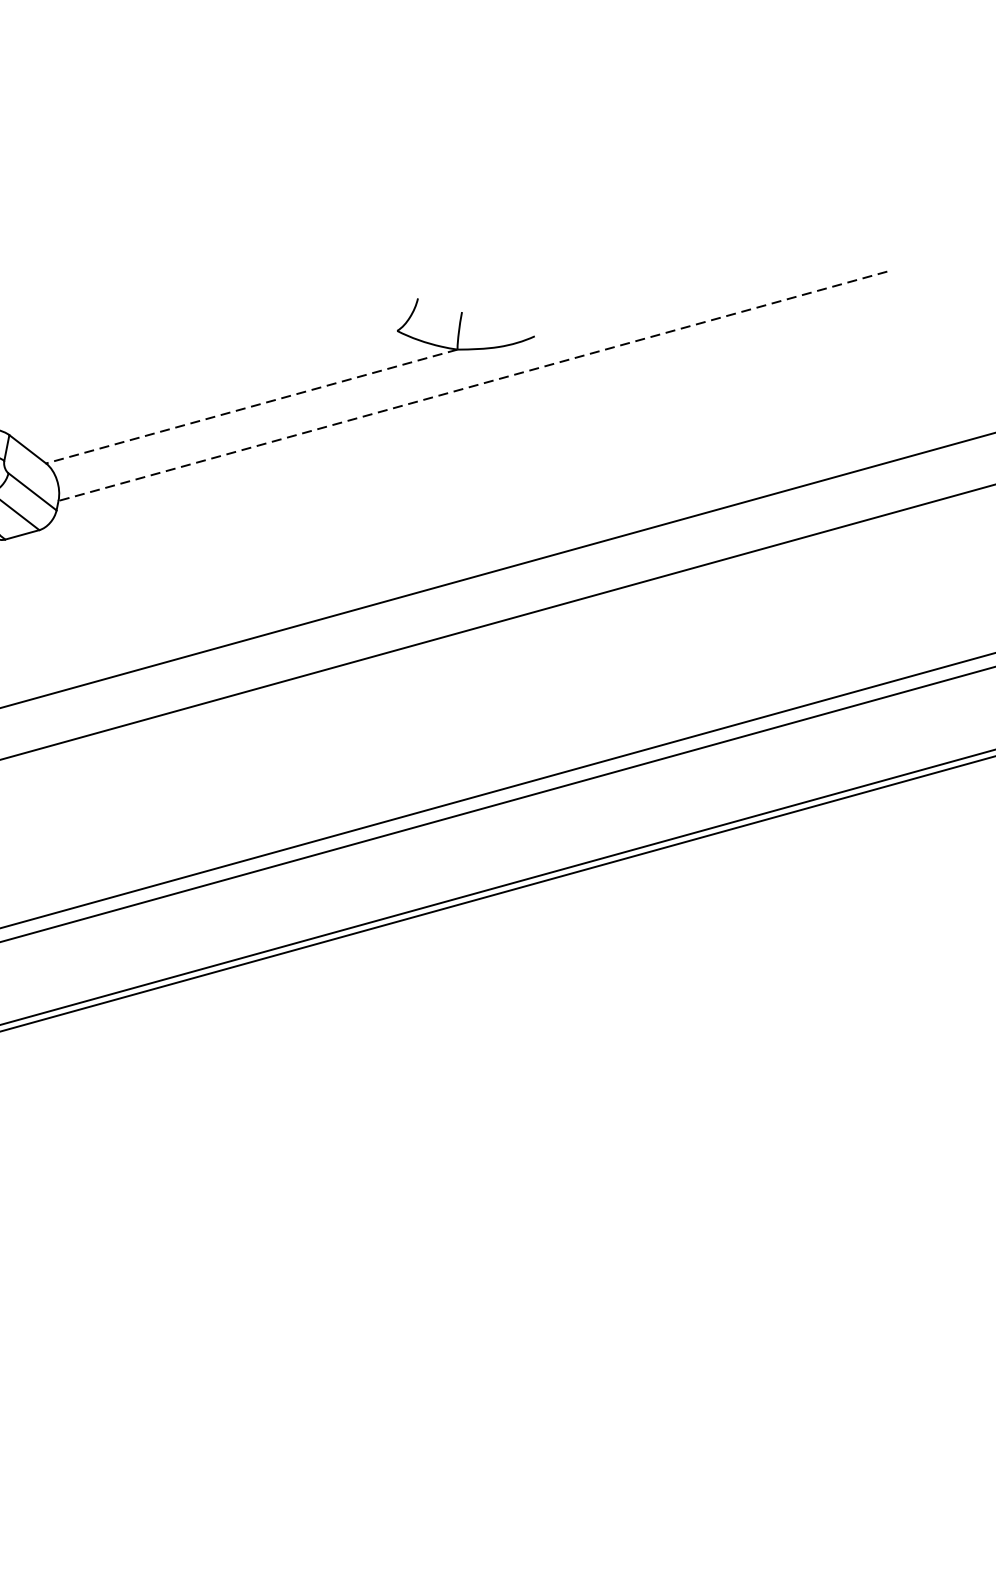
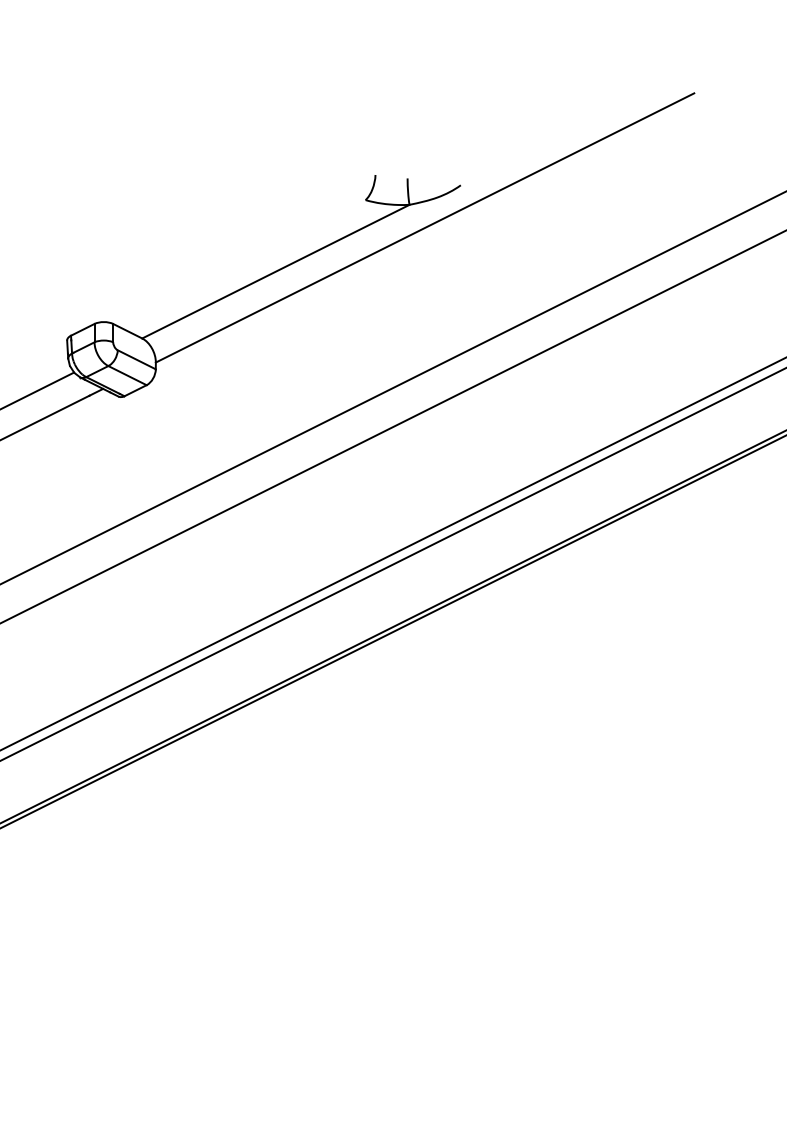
line: (473, 385) -> (425, 227), dashed -> solid
line: (251, 406) -> (275, 271), dashed -> solid

